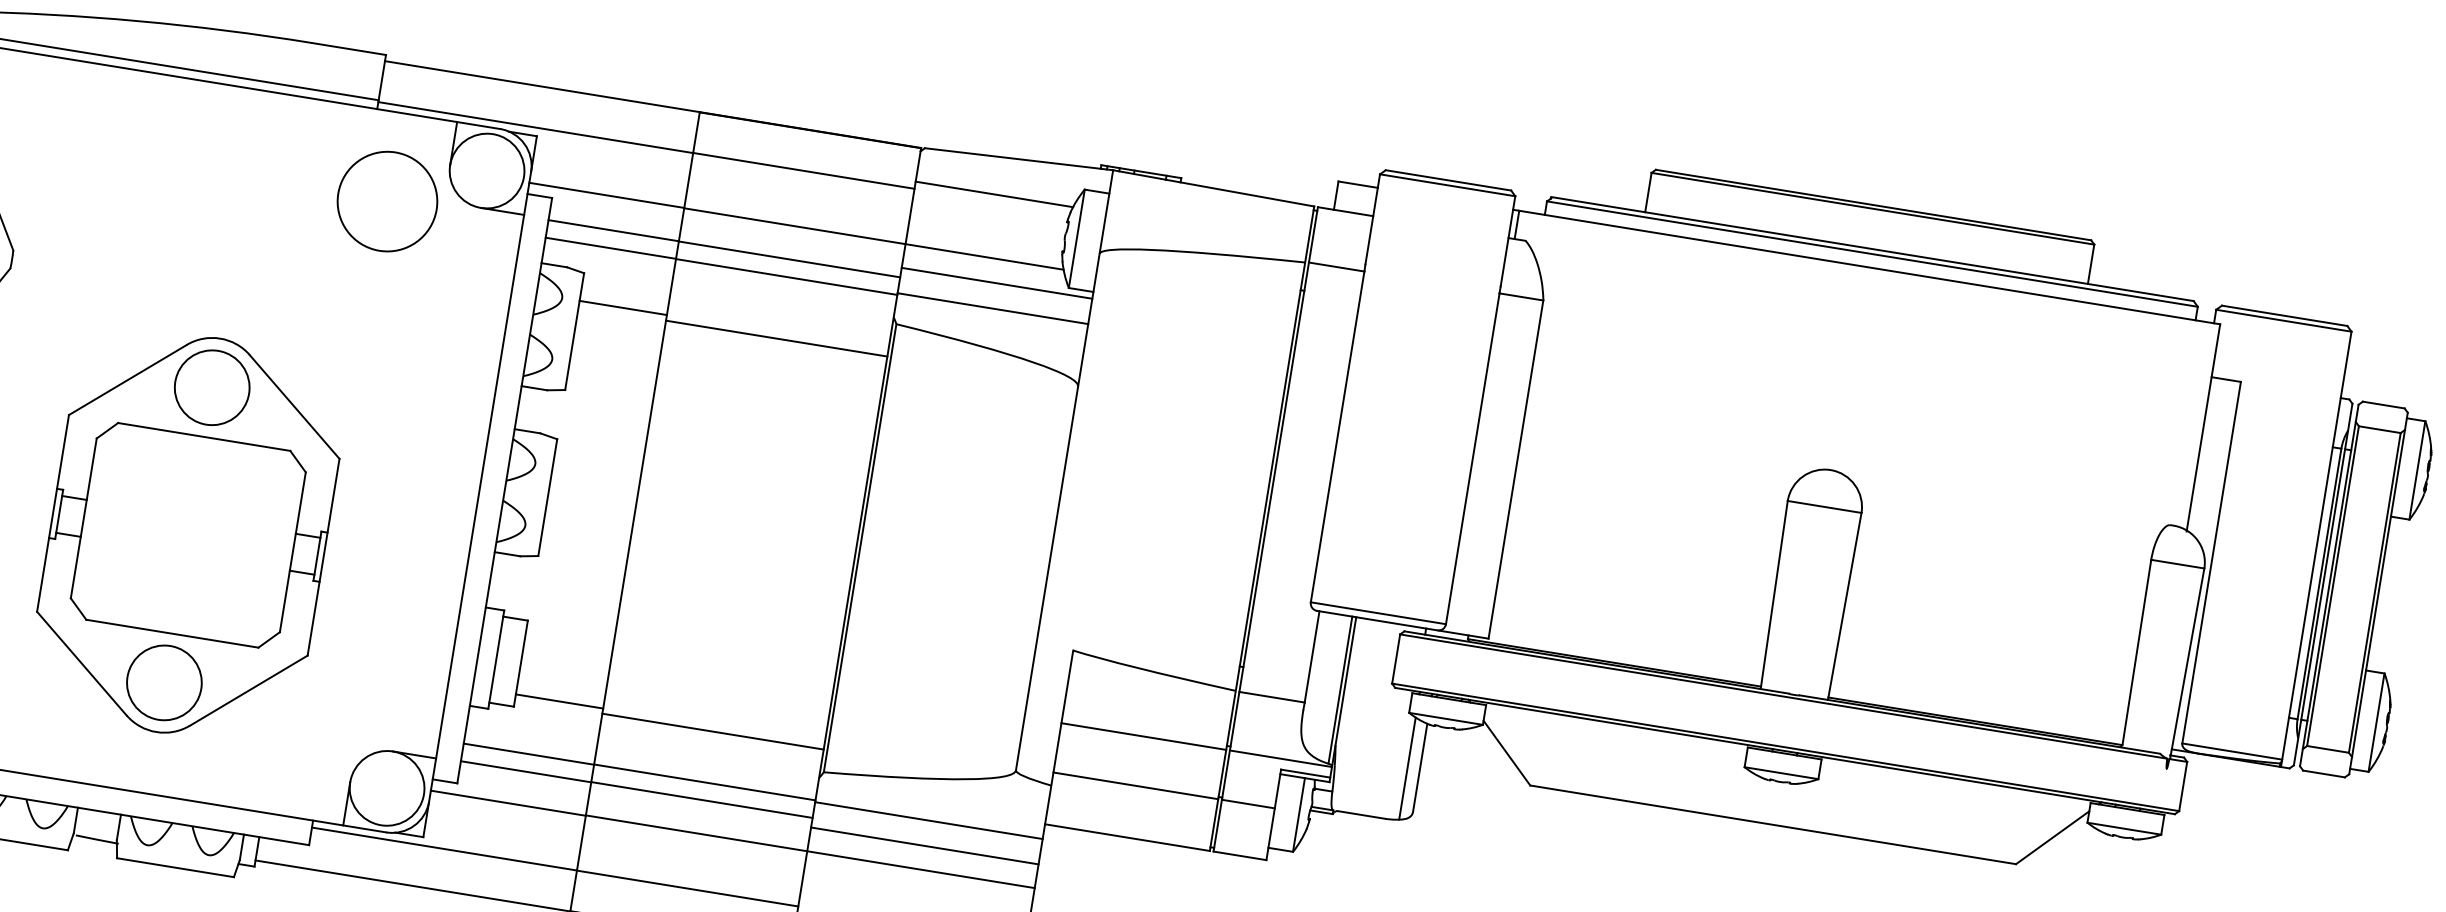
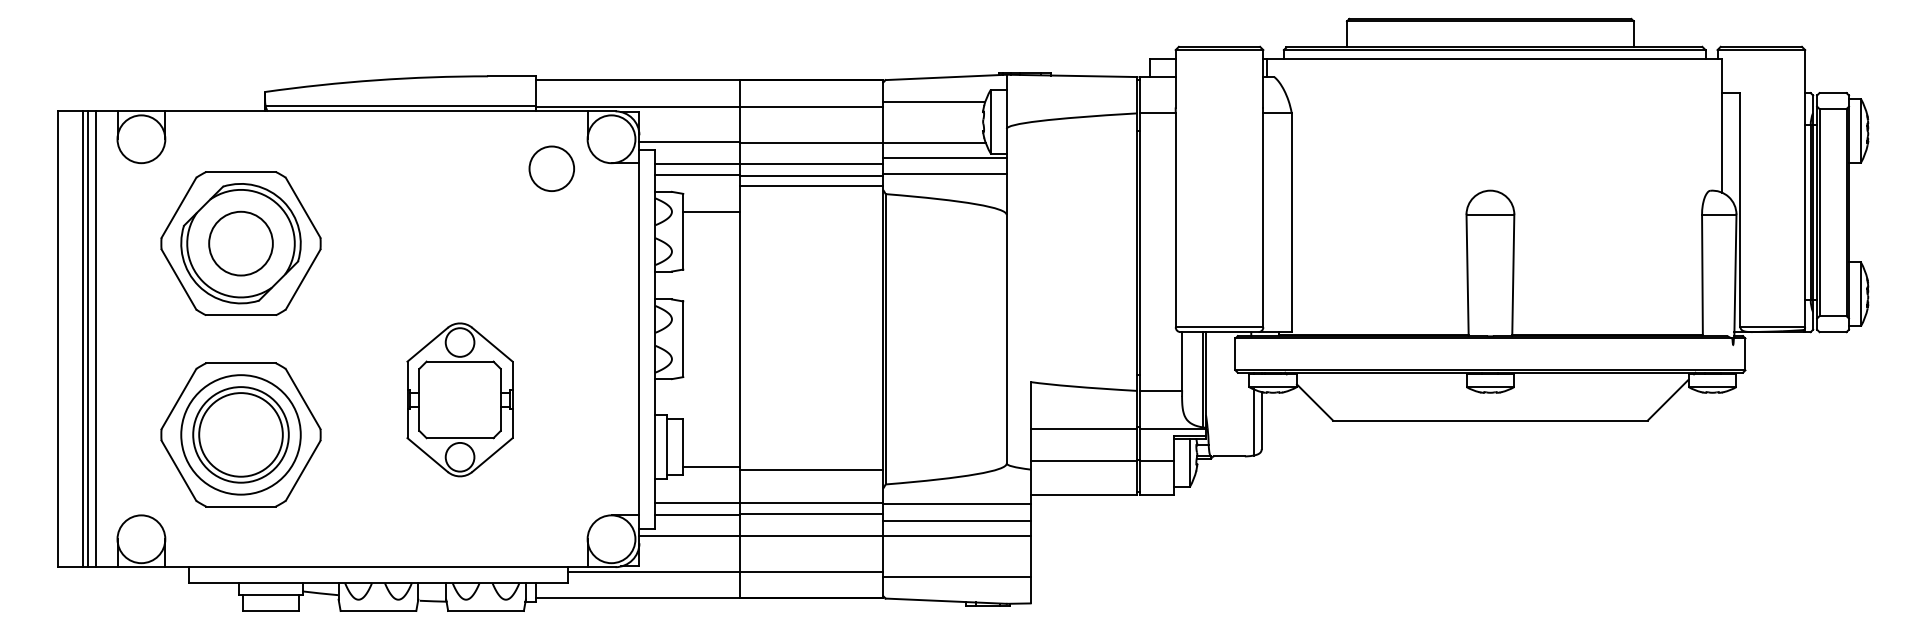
circle: (387, 201) -> (551, 168), size x0.7
line: (776, 338) -> (811, 186), moved
part: (187, 534) -> (459, 399), size x0.6

